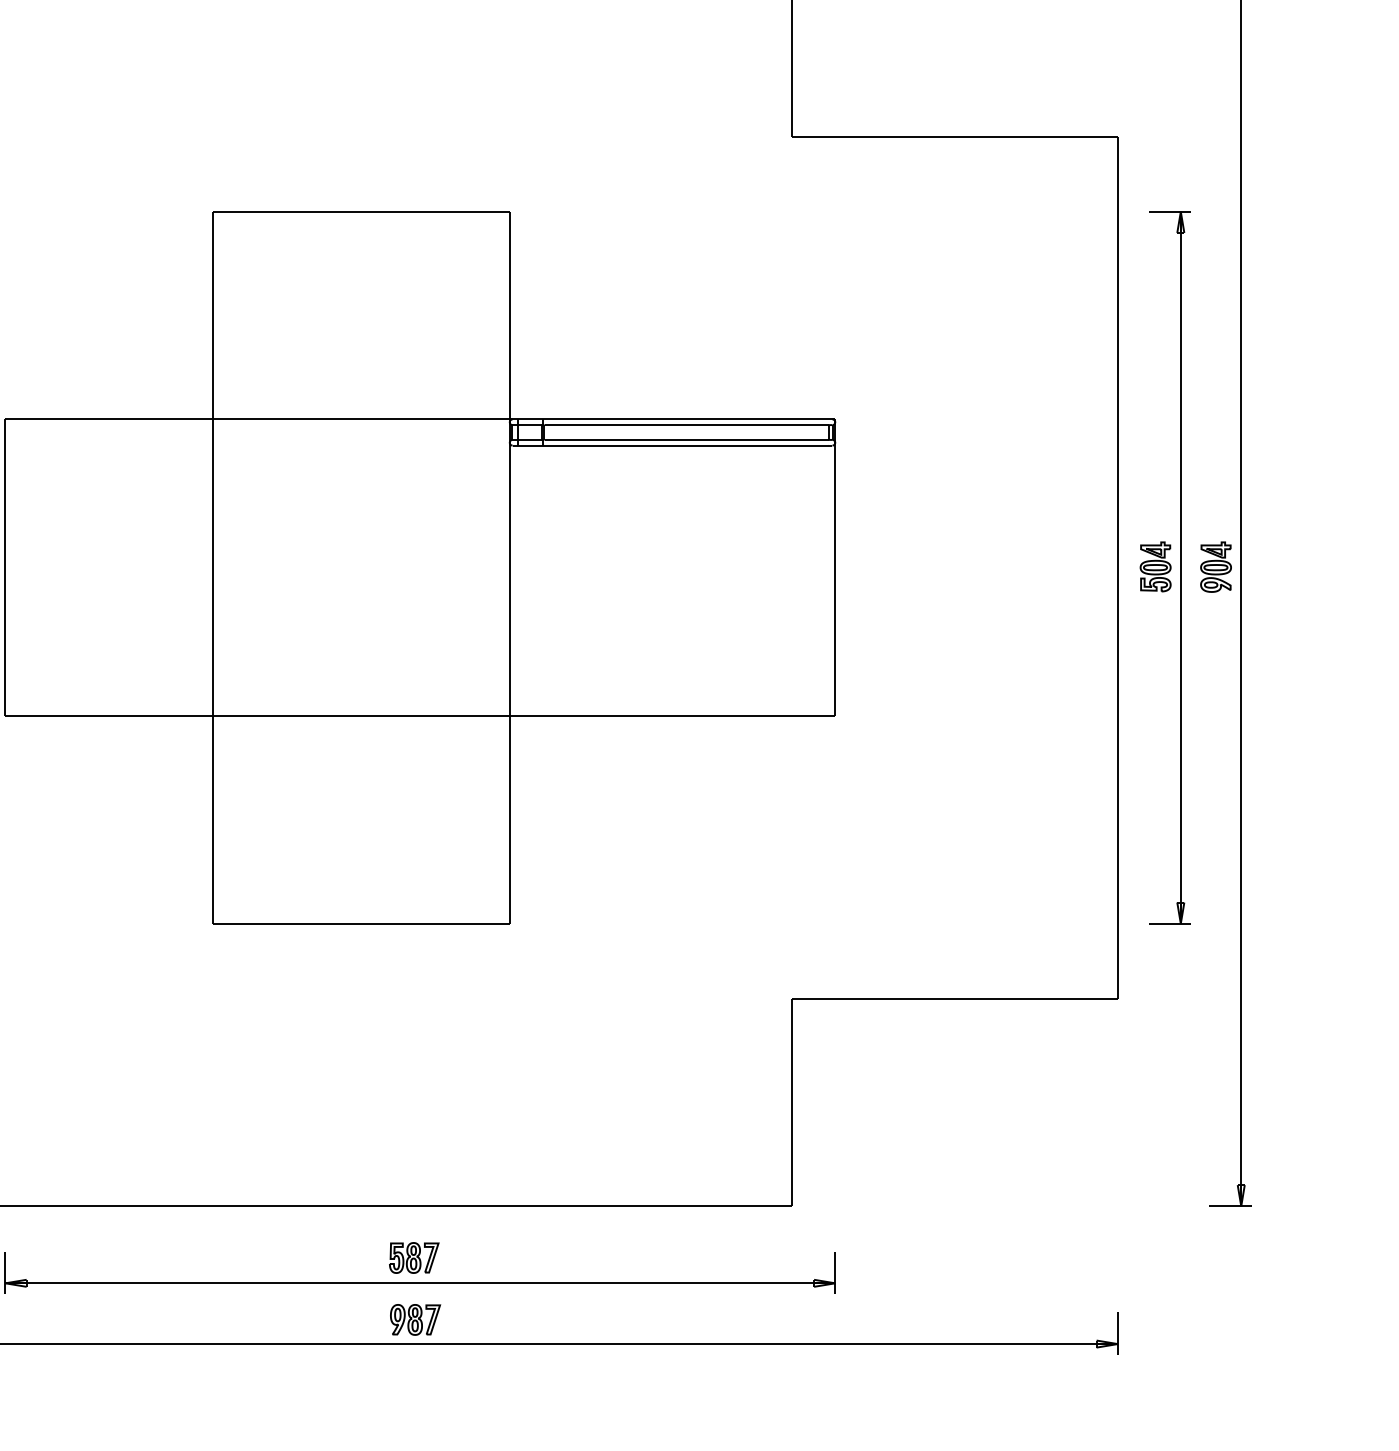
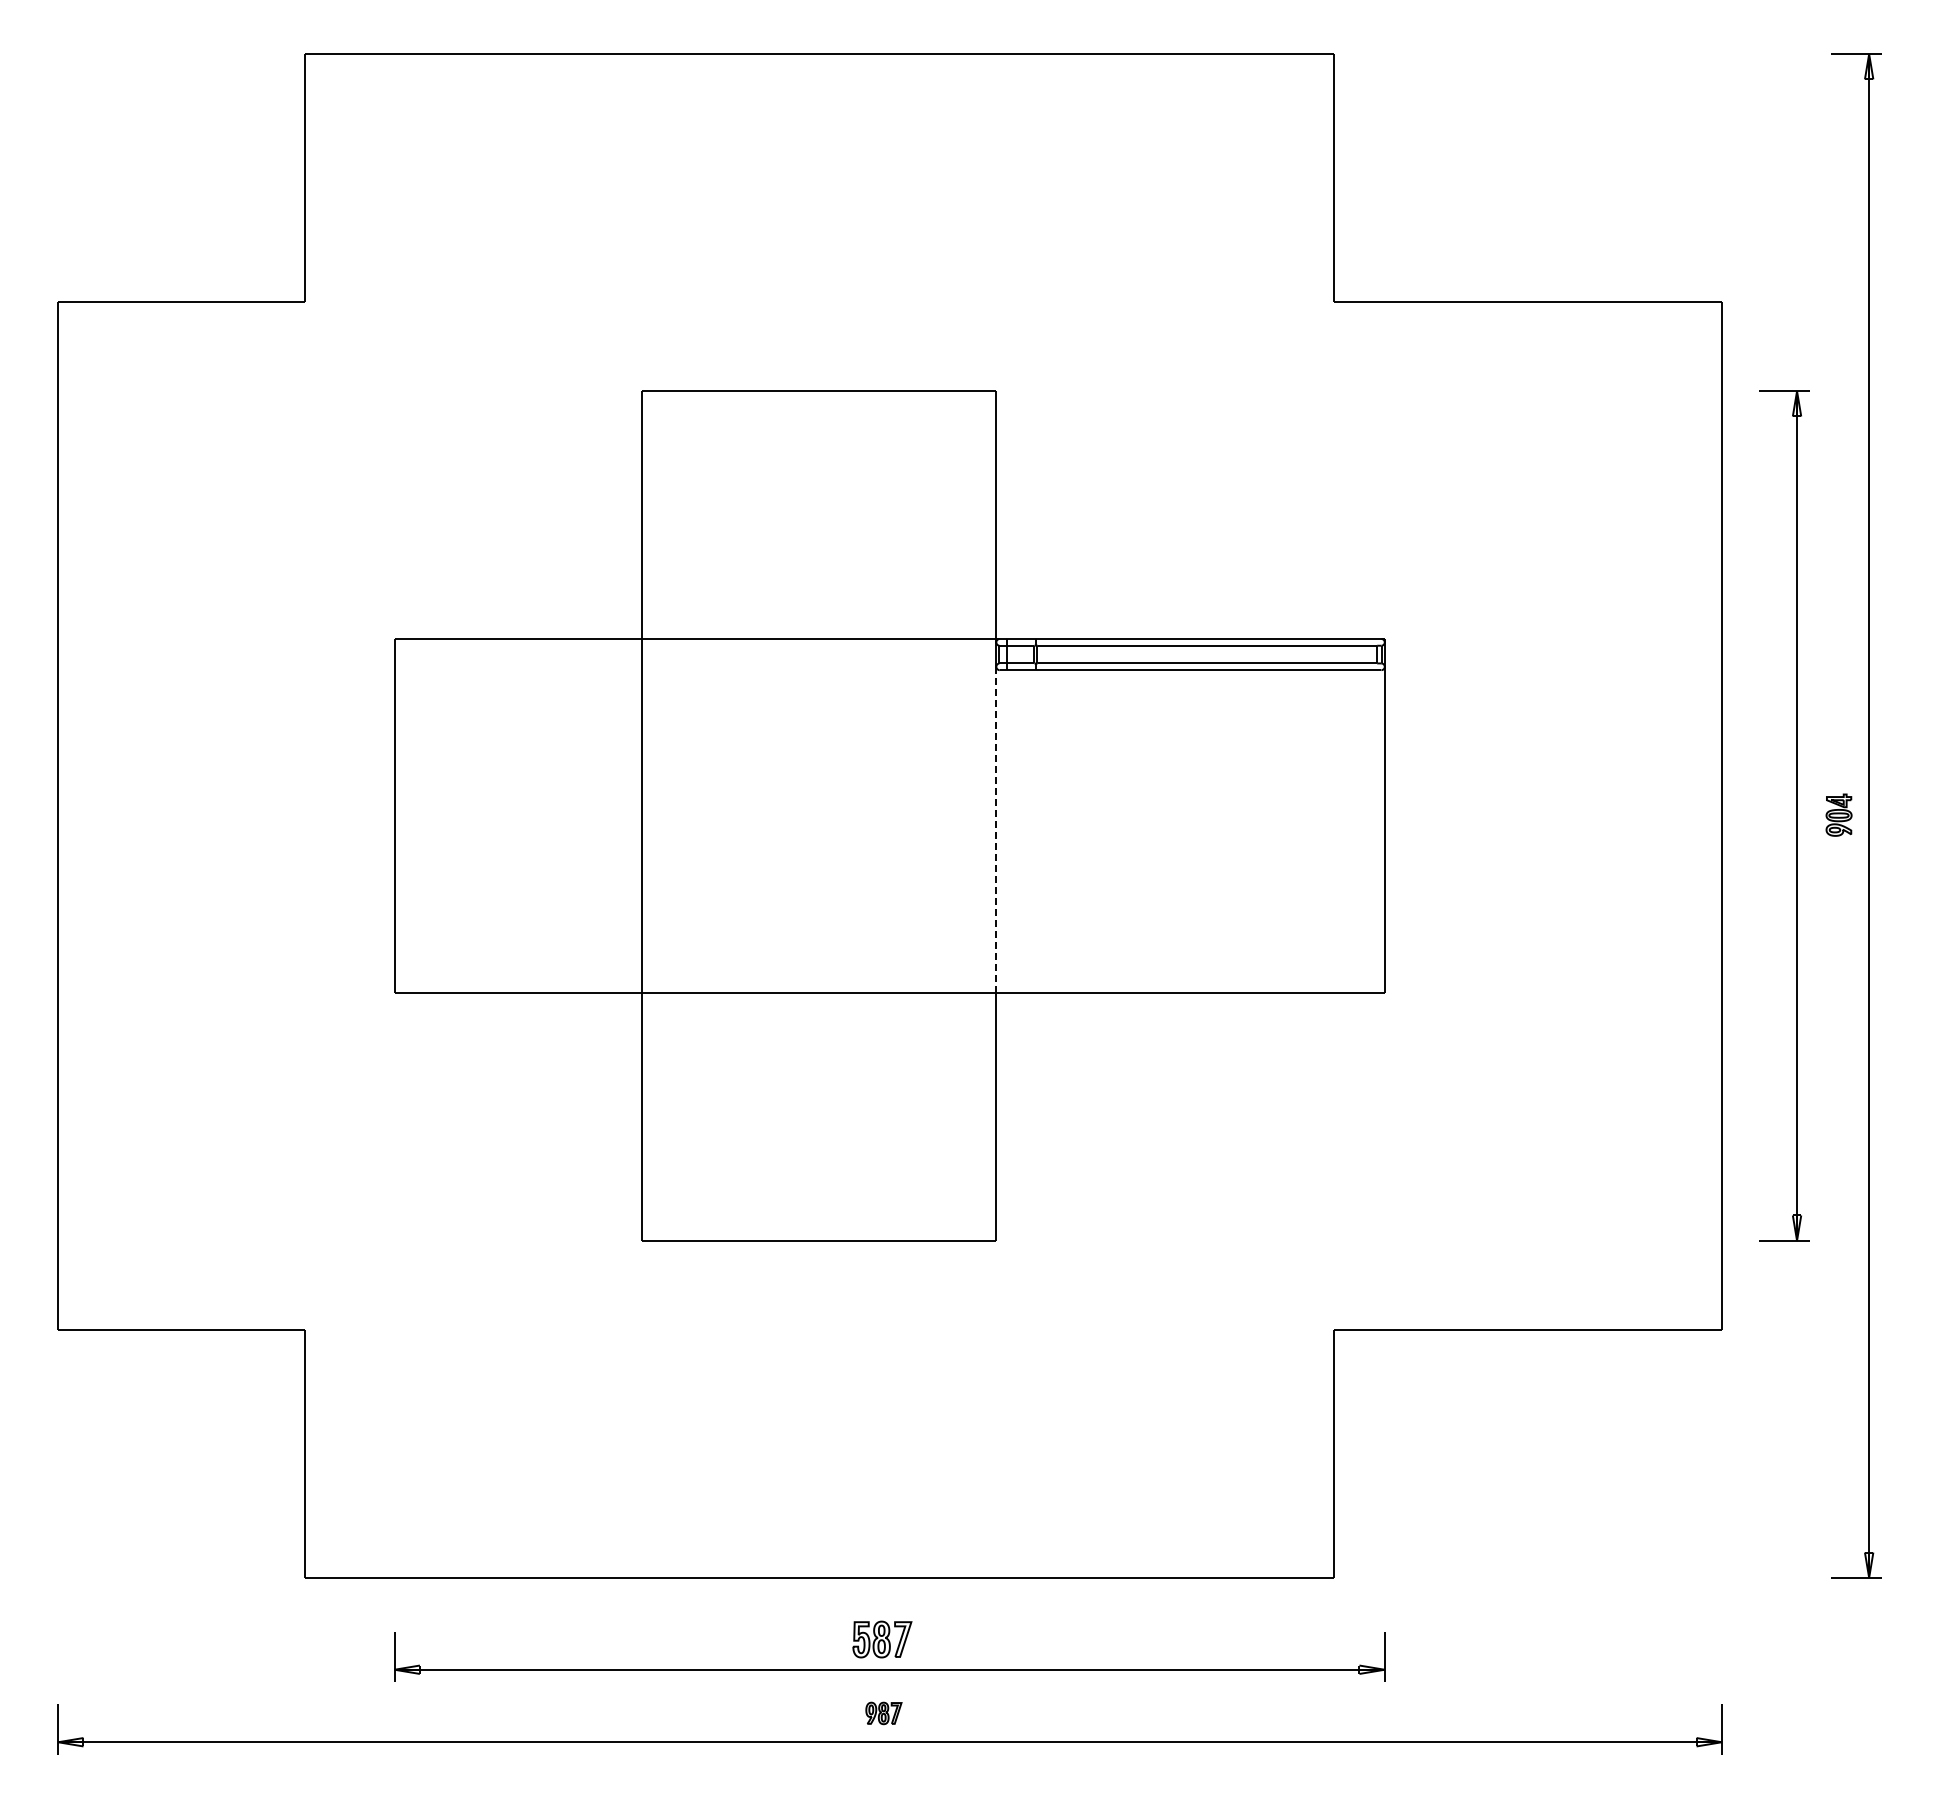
part: (1155, 566) -> (1766, 814), removed
part: (1215, 566) -> (1838, 814), size x0.7
line: (509, 579) -> (996, 829), solid -> dashed
part: (415, 1319) -> (883, 1713), size x0.6

